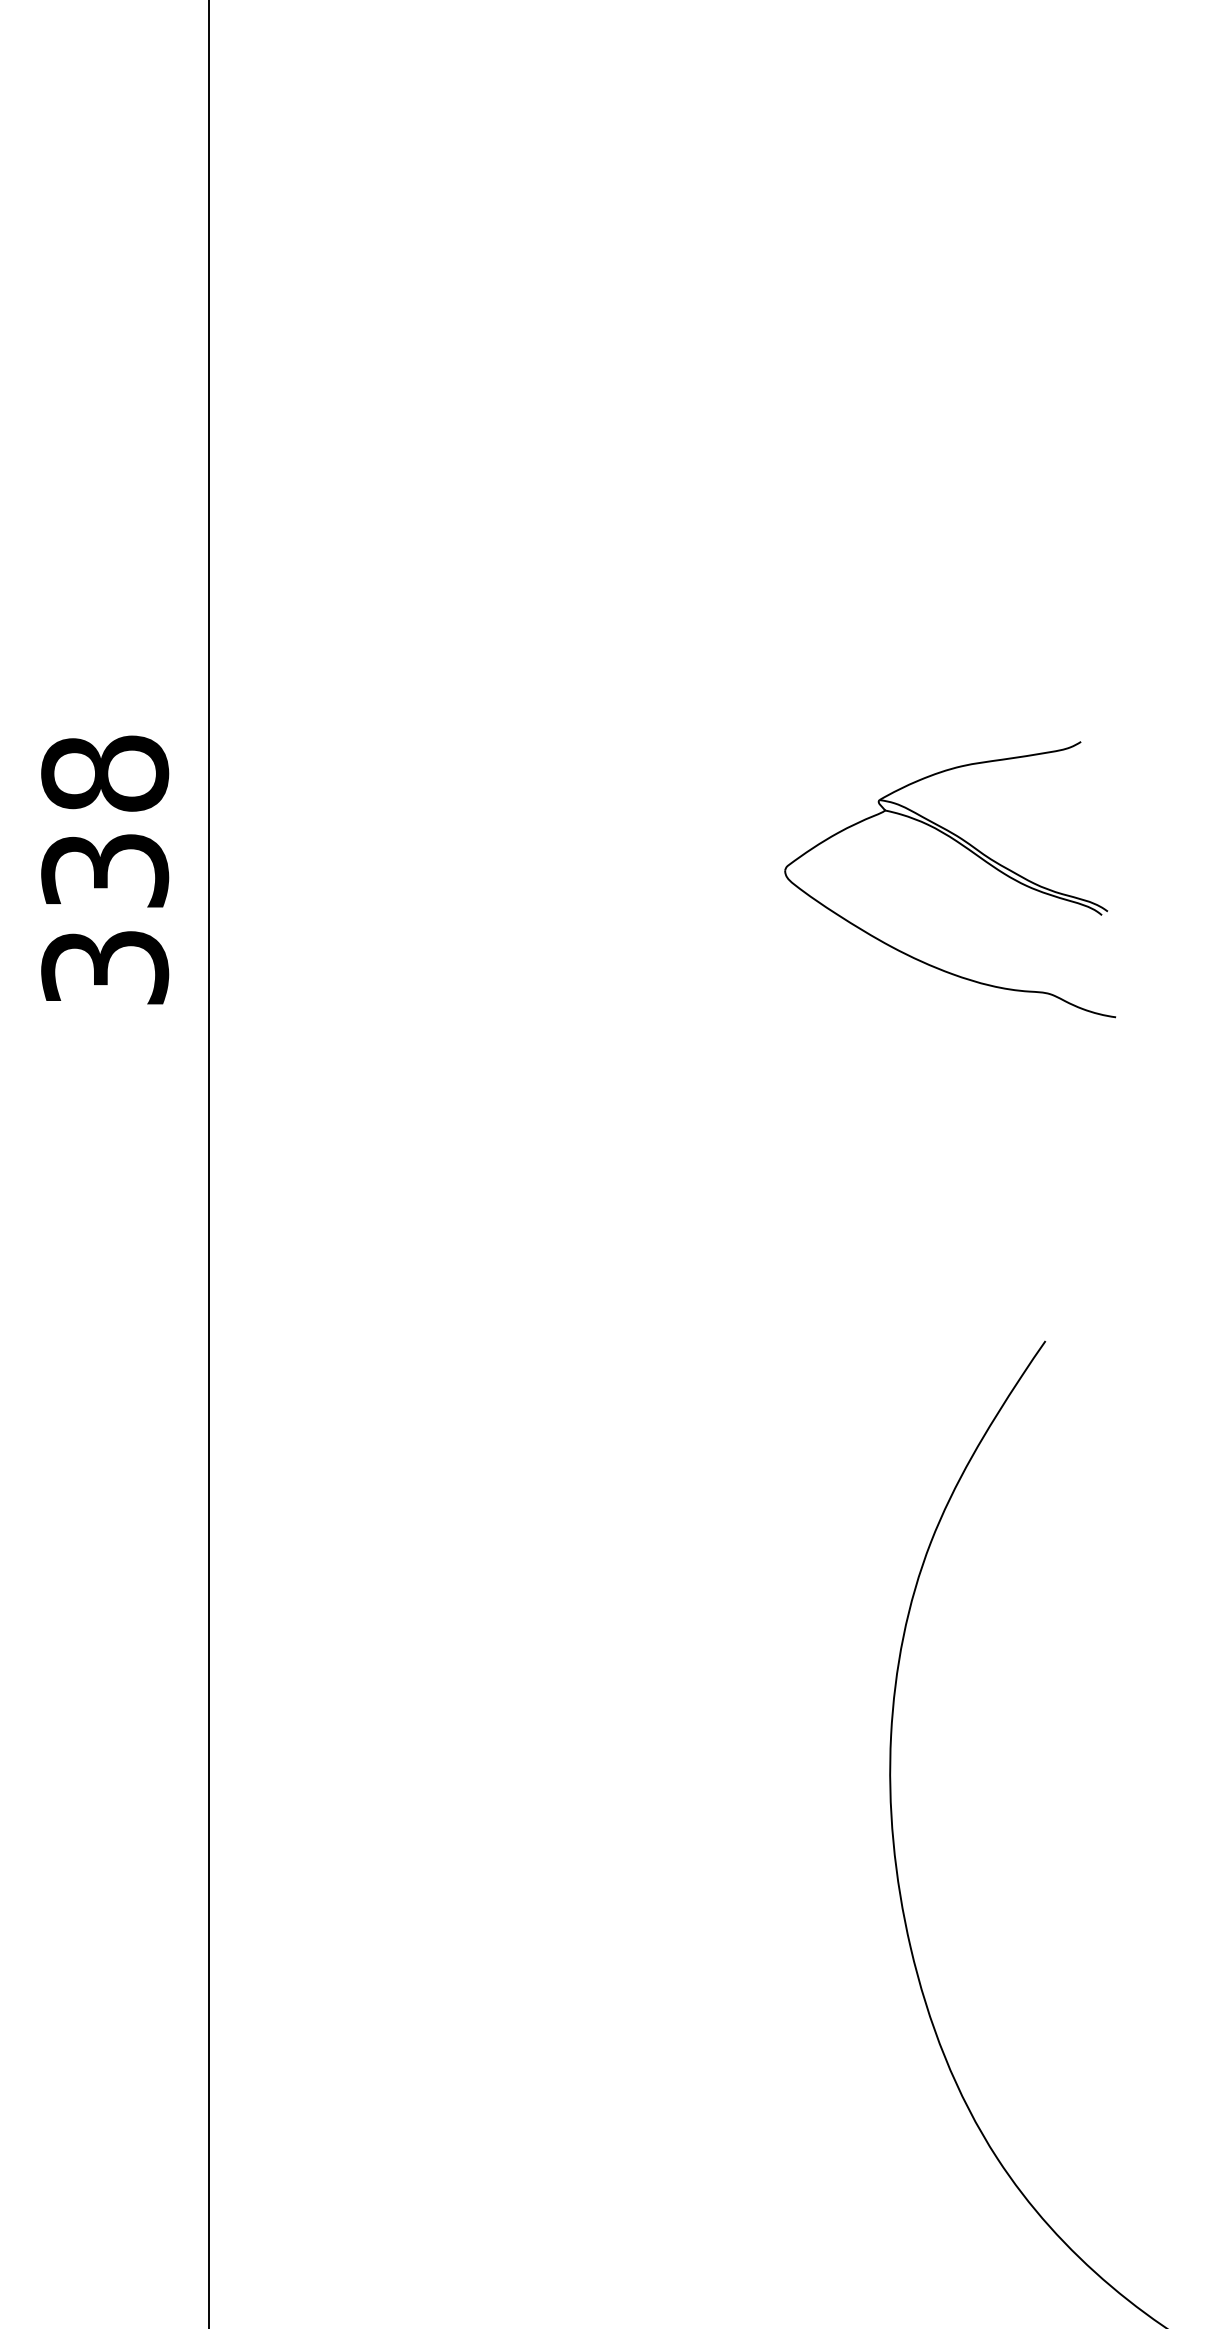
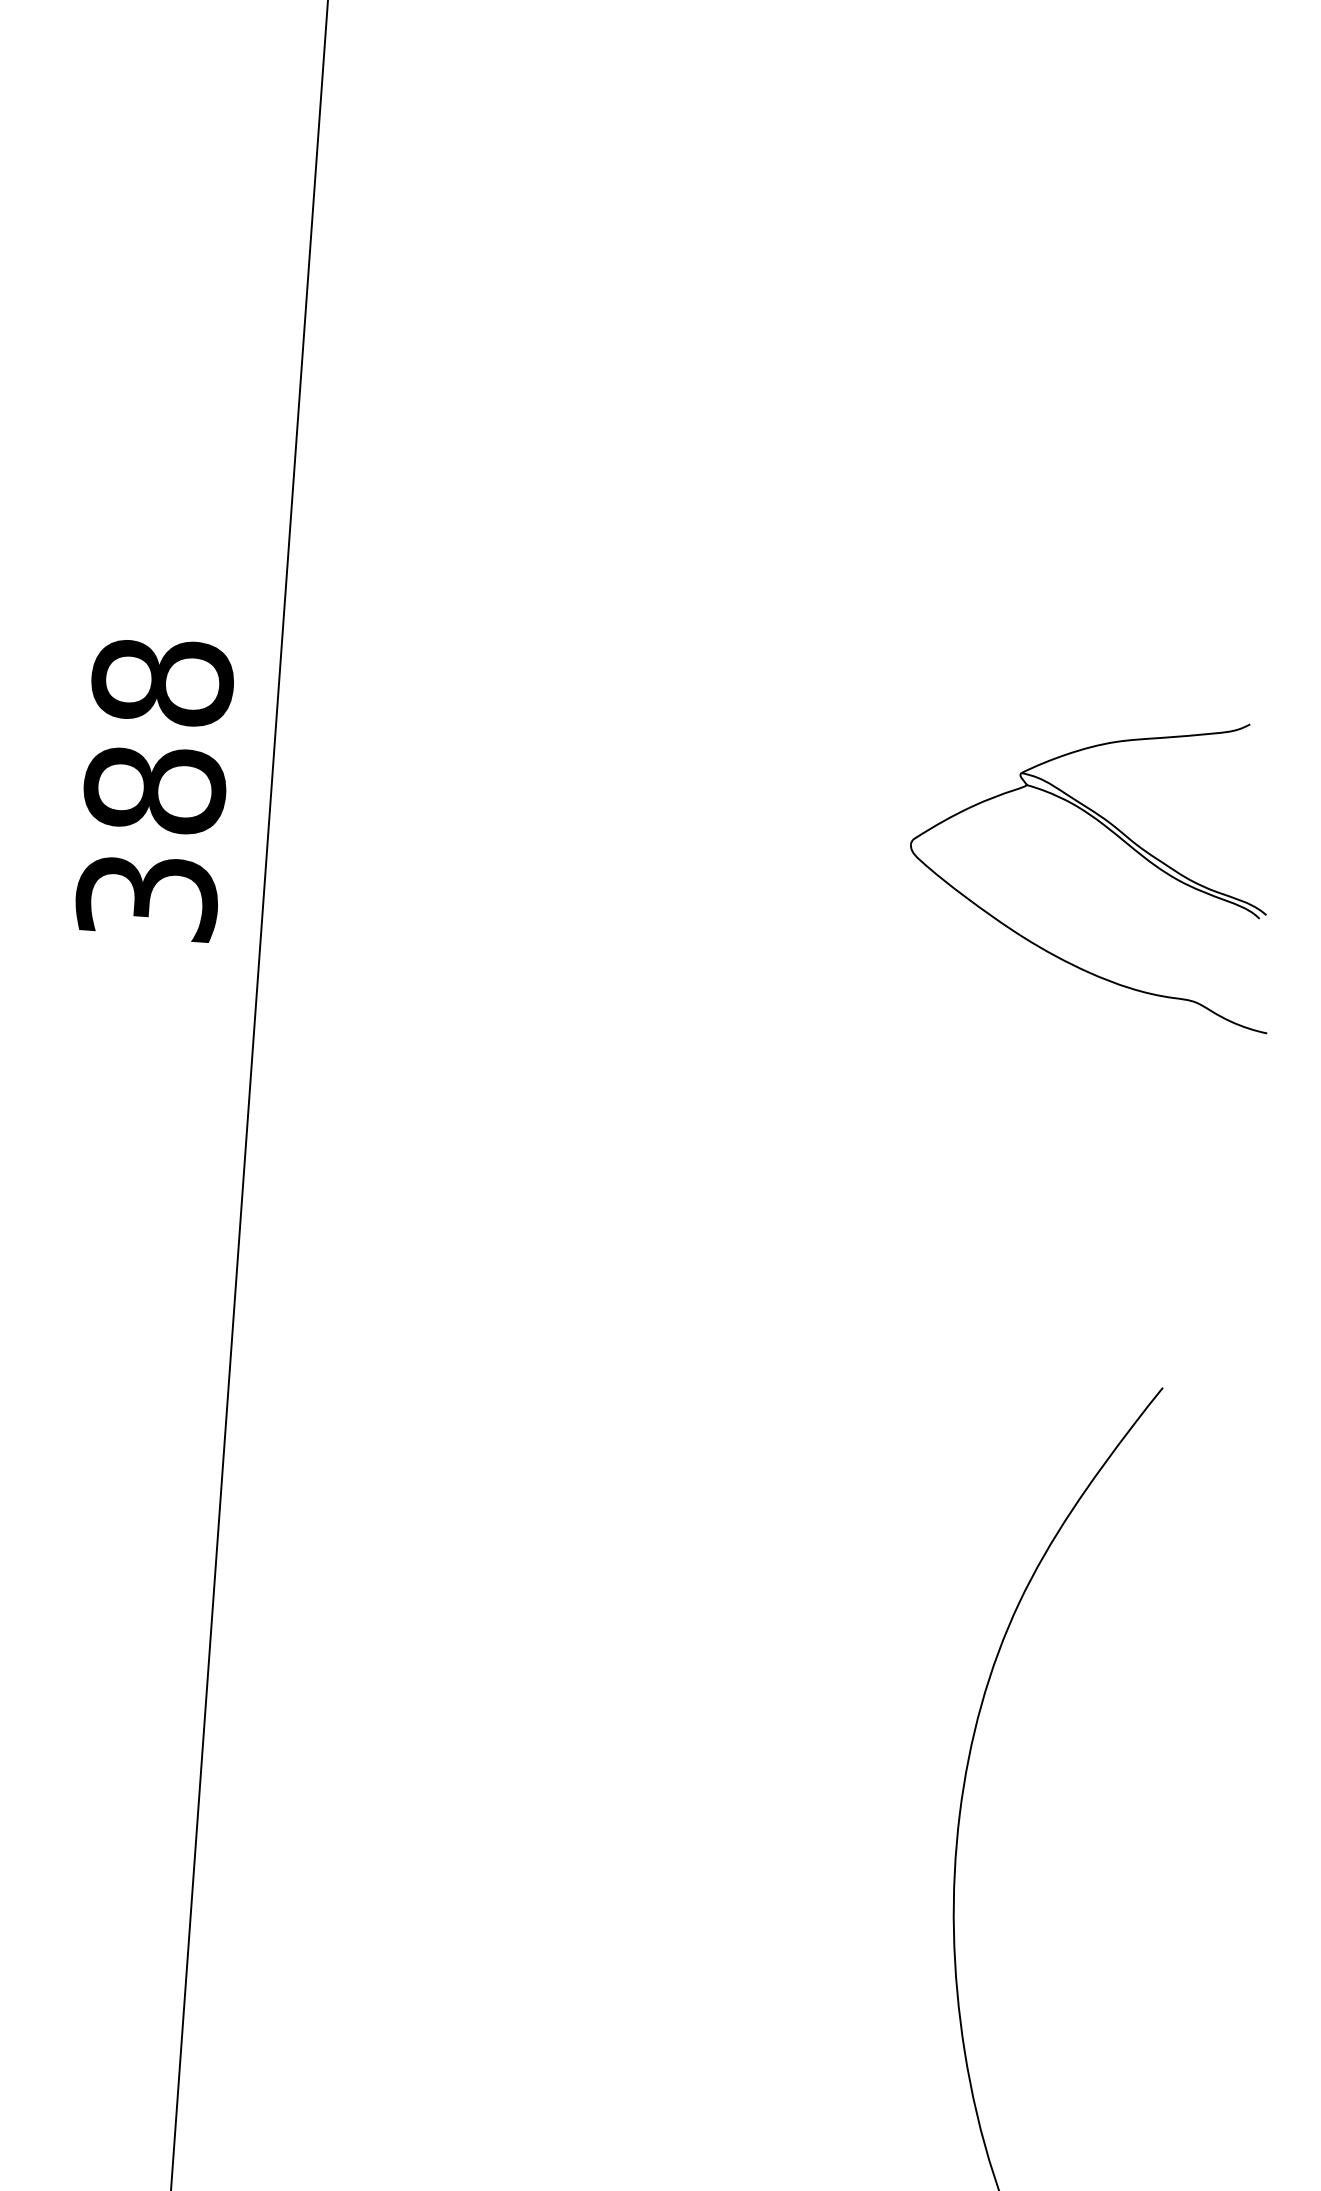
text: (105, 870) -> (155, 789), 338 -> 388

